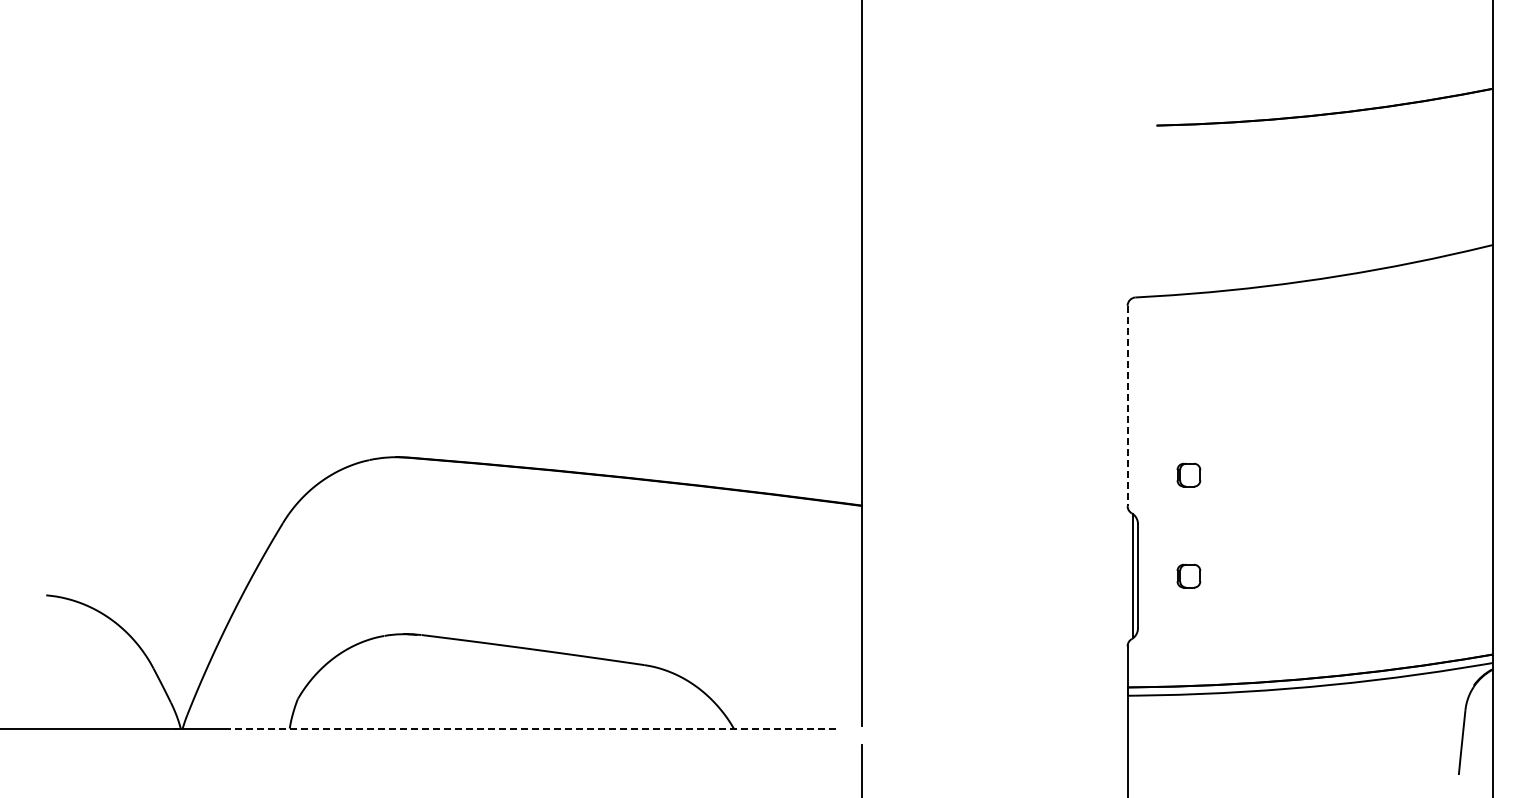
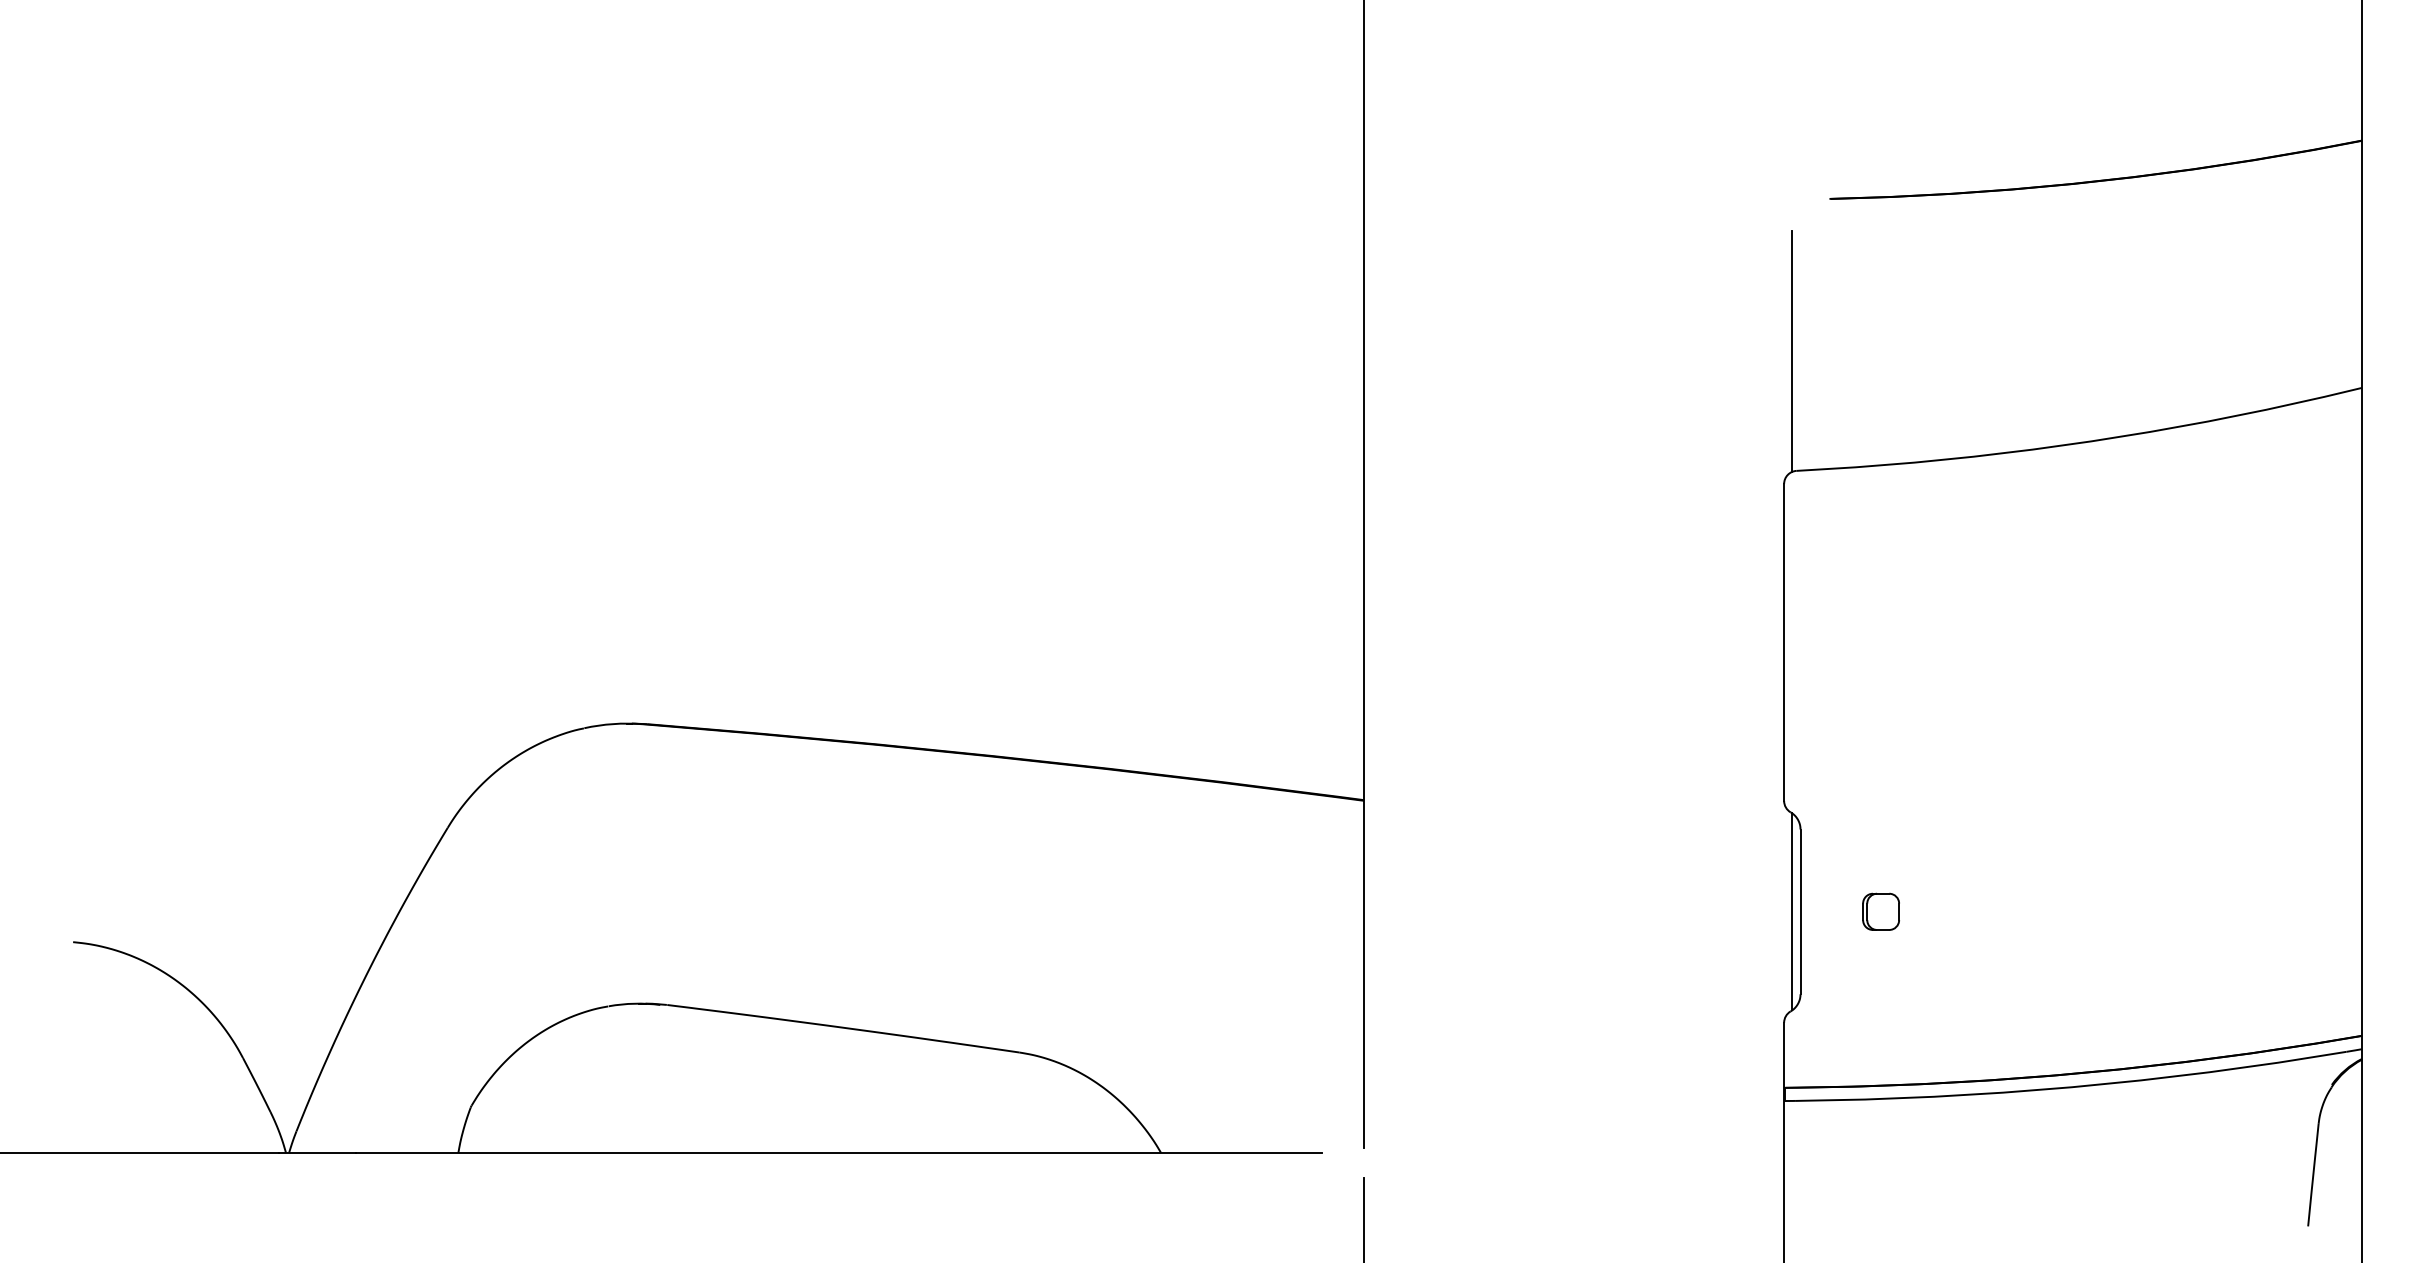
line: (1132, 221) -> (1791, 350), added
line: (1127, 406) -> (1783, 643), dashed -> solid
part: (1188, 474) -> (1880, 750), removed
line: (530, 728) -> (839, 1152), dashed -> solid

